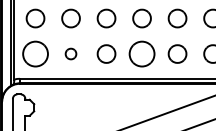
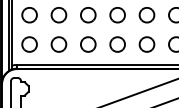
part: (35, 53) -> (29, 44), size x0.71
part: (70, 53) -> (58, 44), size x1.67
part: (141, 53) -> (117, 44), size x0.71

